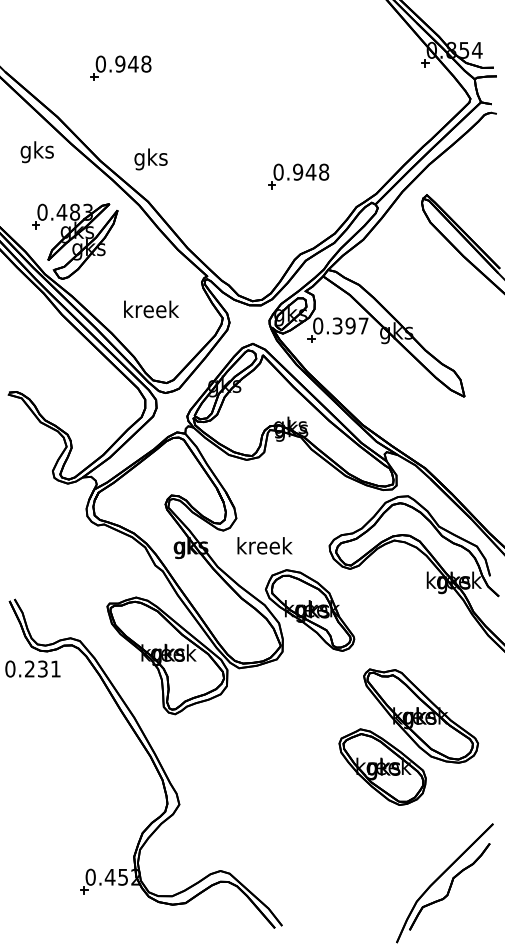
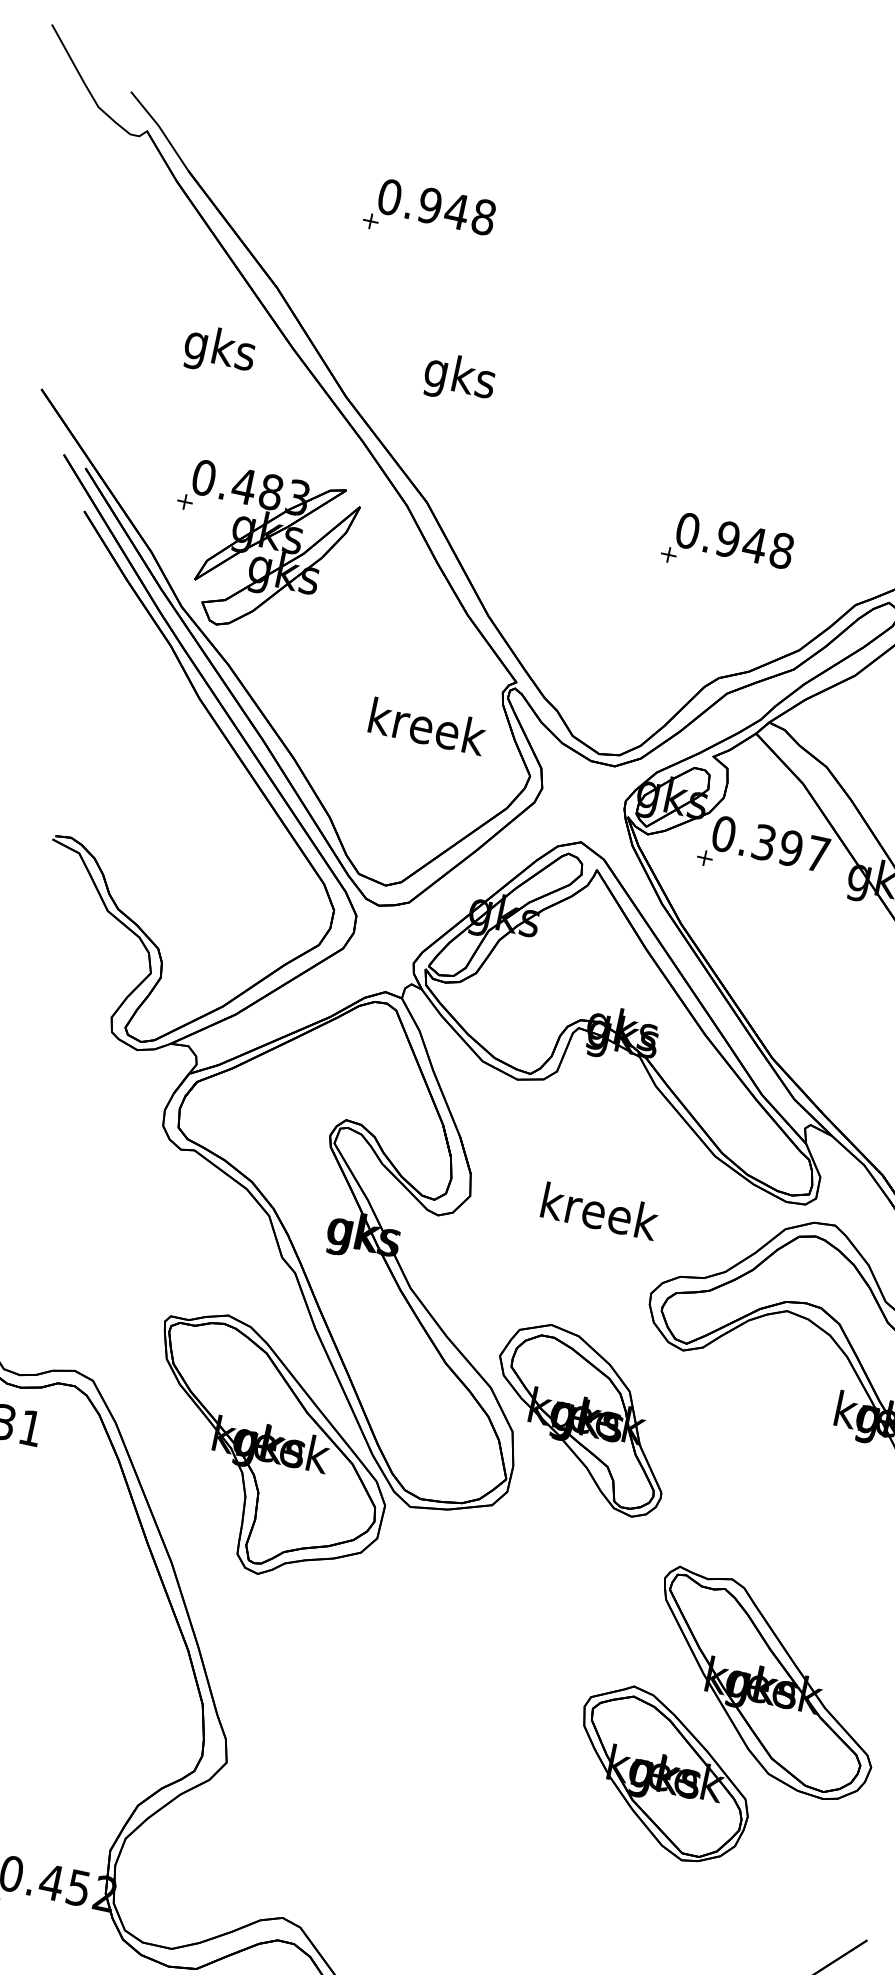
text: (150, 159) -> (458, 378), moved
part: (298, 176) -> (727, 548), moved
text: (151, 309) -> (427, 726), moved
text: (264, 545) -> (599, 1210), moved

